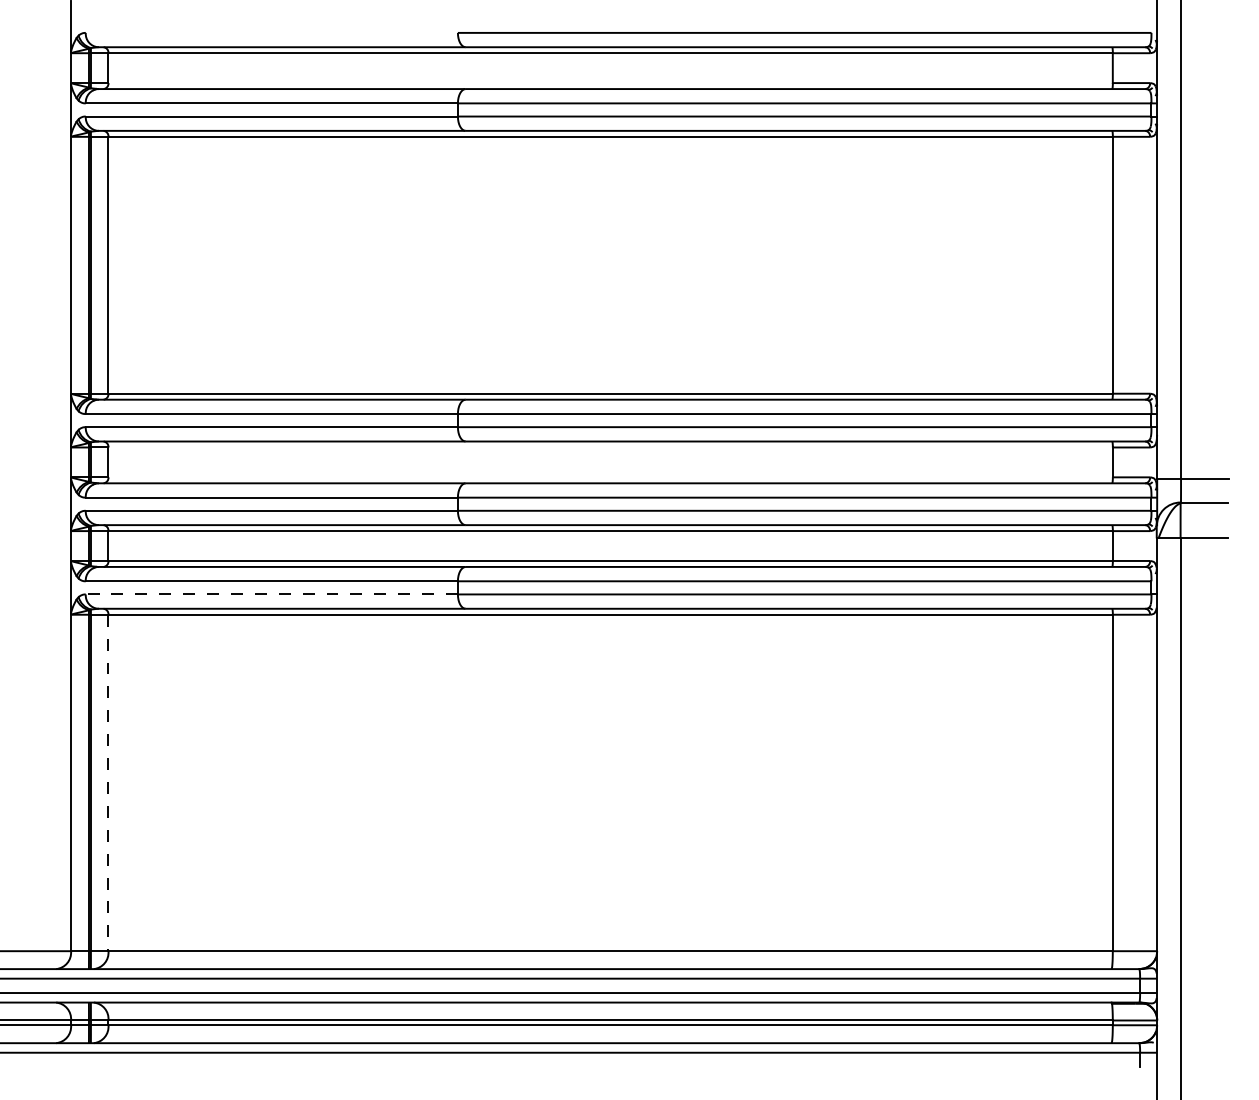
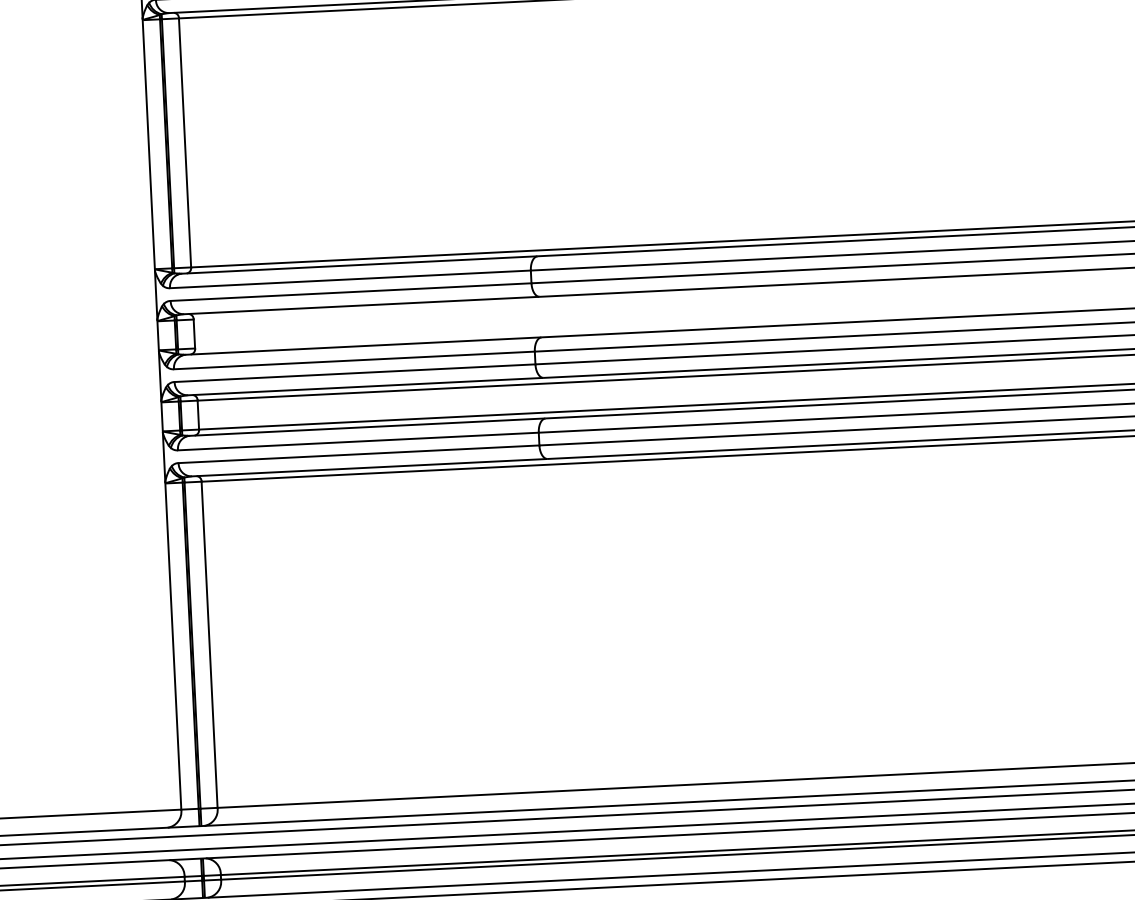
line: (271, 594) -> (358, 454), dashed -> solid
line: (108, 783) -> (209, 645), dashed -> solid

